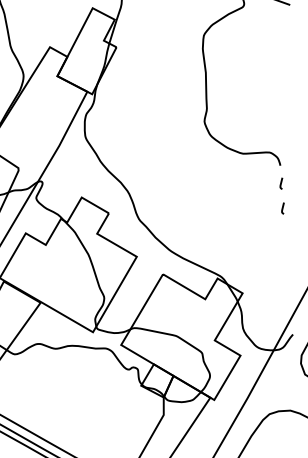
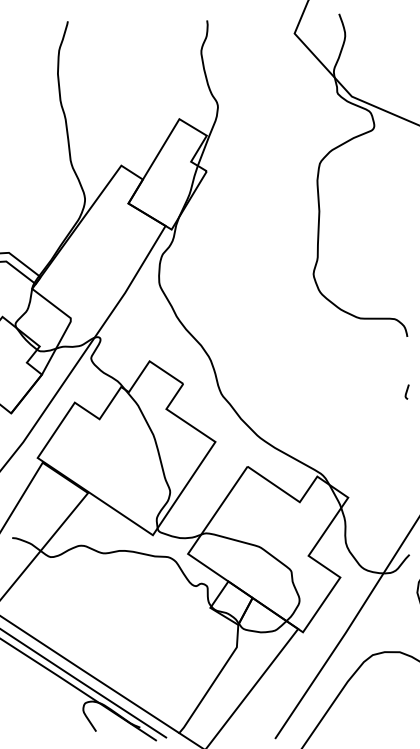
curve: (280, 183) -> (406, 359), removed

